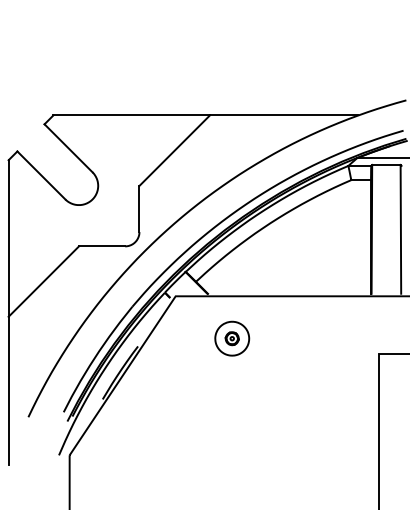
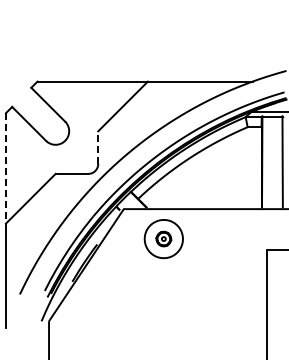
line: (139, 208) -> (98, 147), solid -> dashed
line: (7, 238) -> (5, 168), solid -> dashed
part: (231, 337) -> (163, 238), size x1.6

